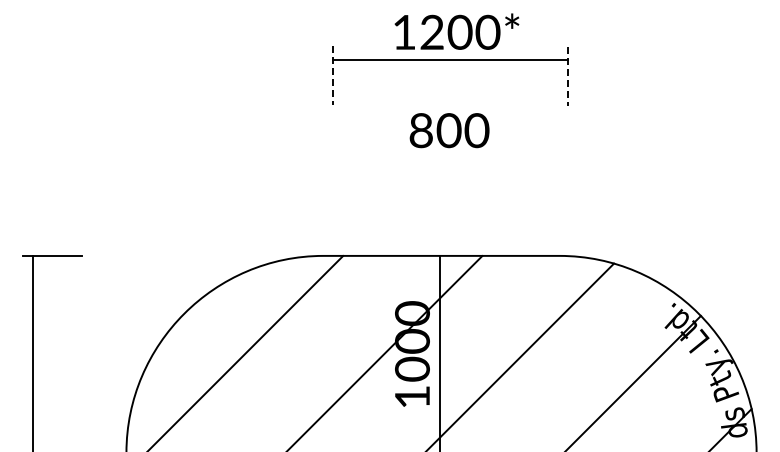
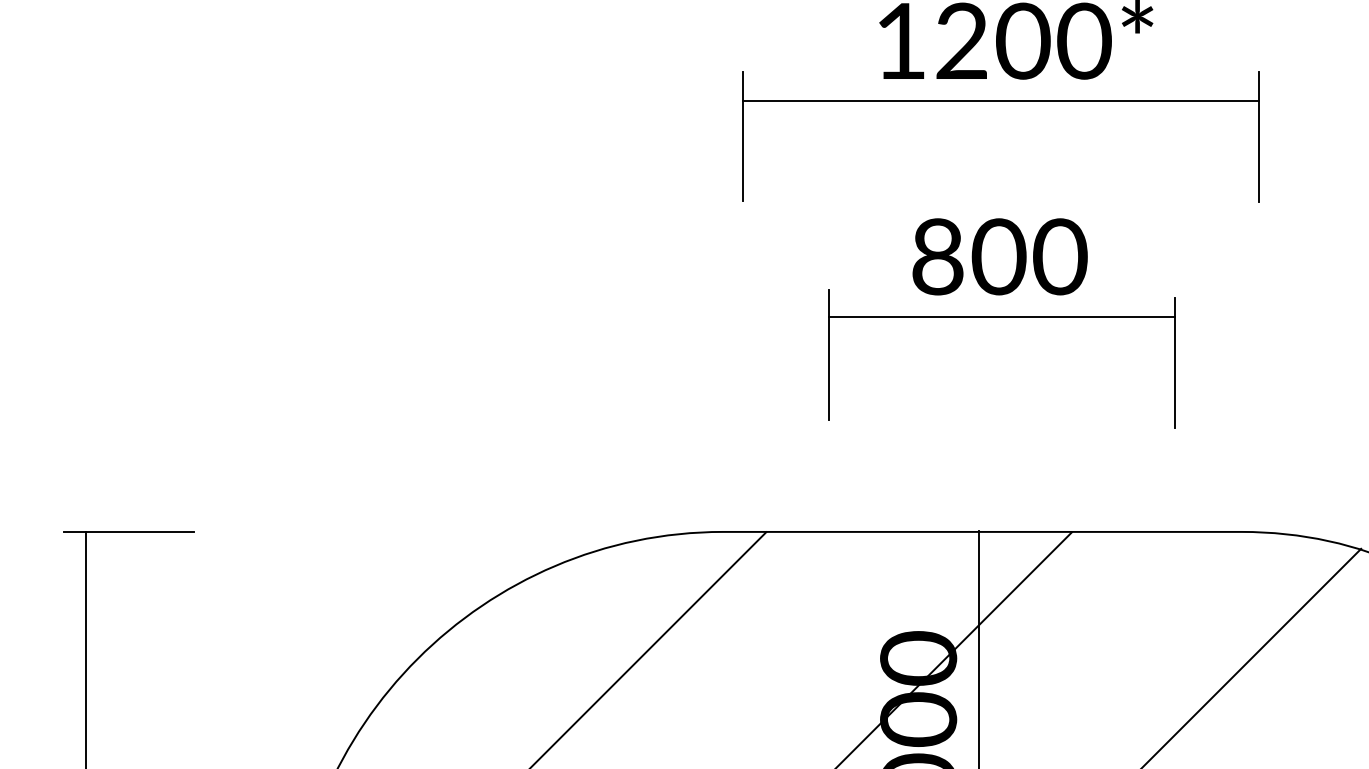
line: (332, 75) -> (742, 135), dashed -> solid
line: (567, 76) -> (1258, 138), dashed -> solid
part: (450, 158) -> (1002, 318), added

